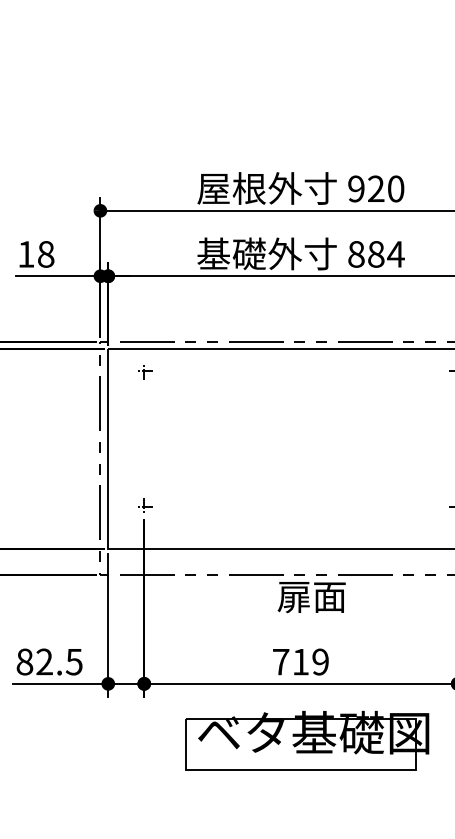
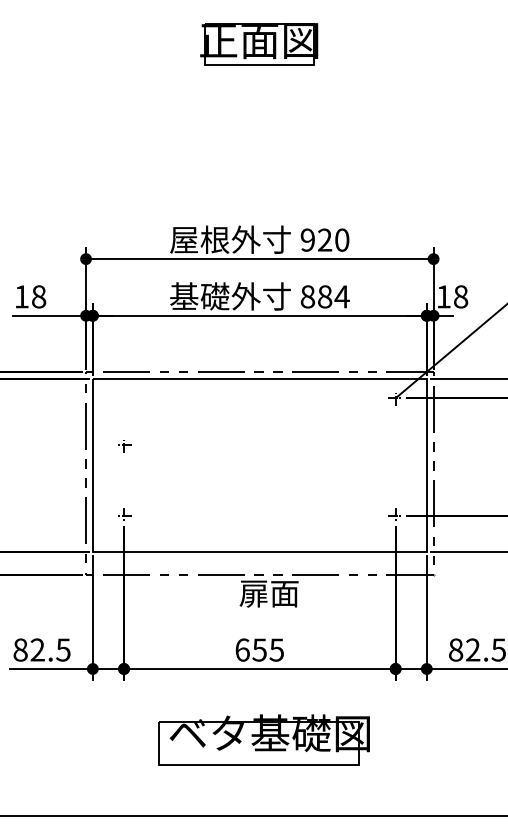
part: (144, 372) -> (124, 446), moved
text: (300, 661) -> (259, 649), 719 -> 655
part: (306, 739) -> (263, 739), moved

